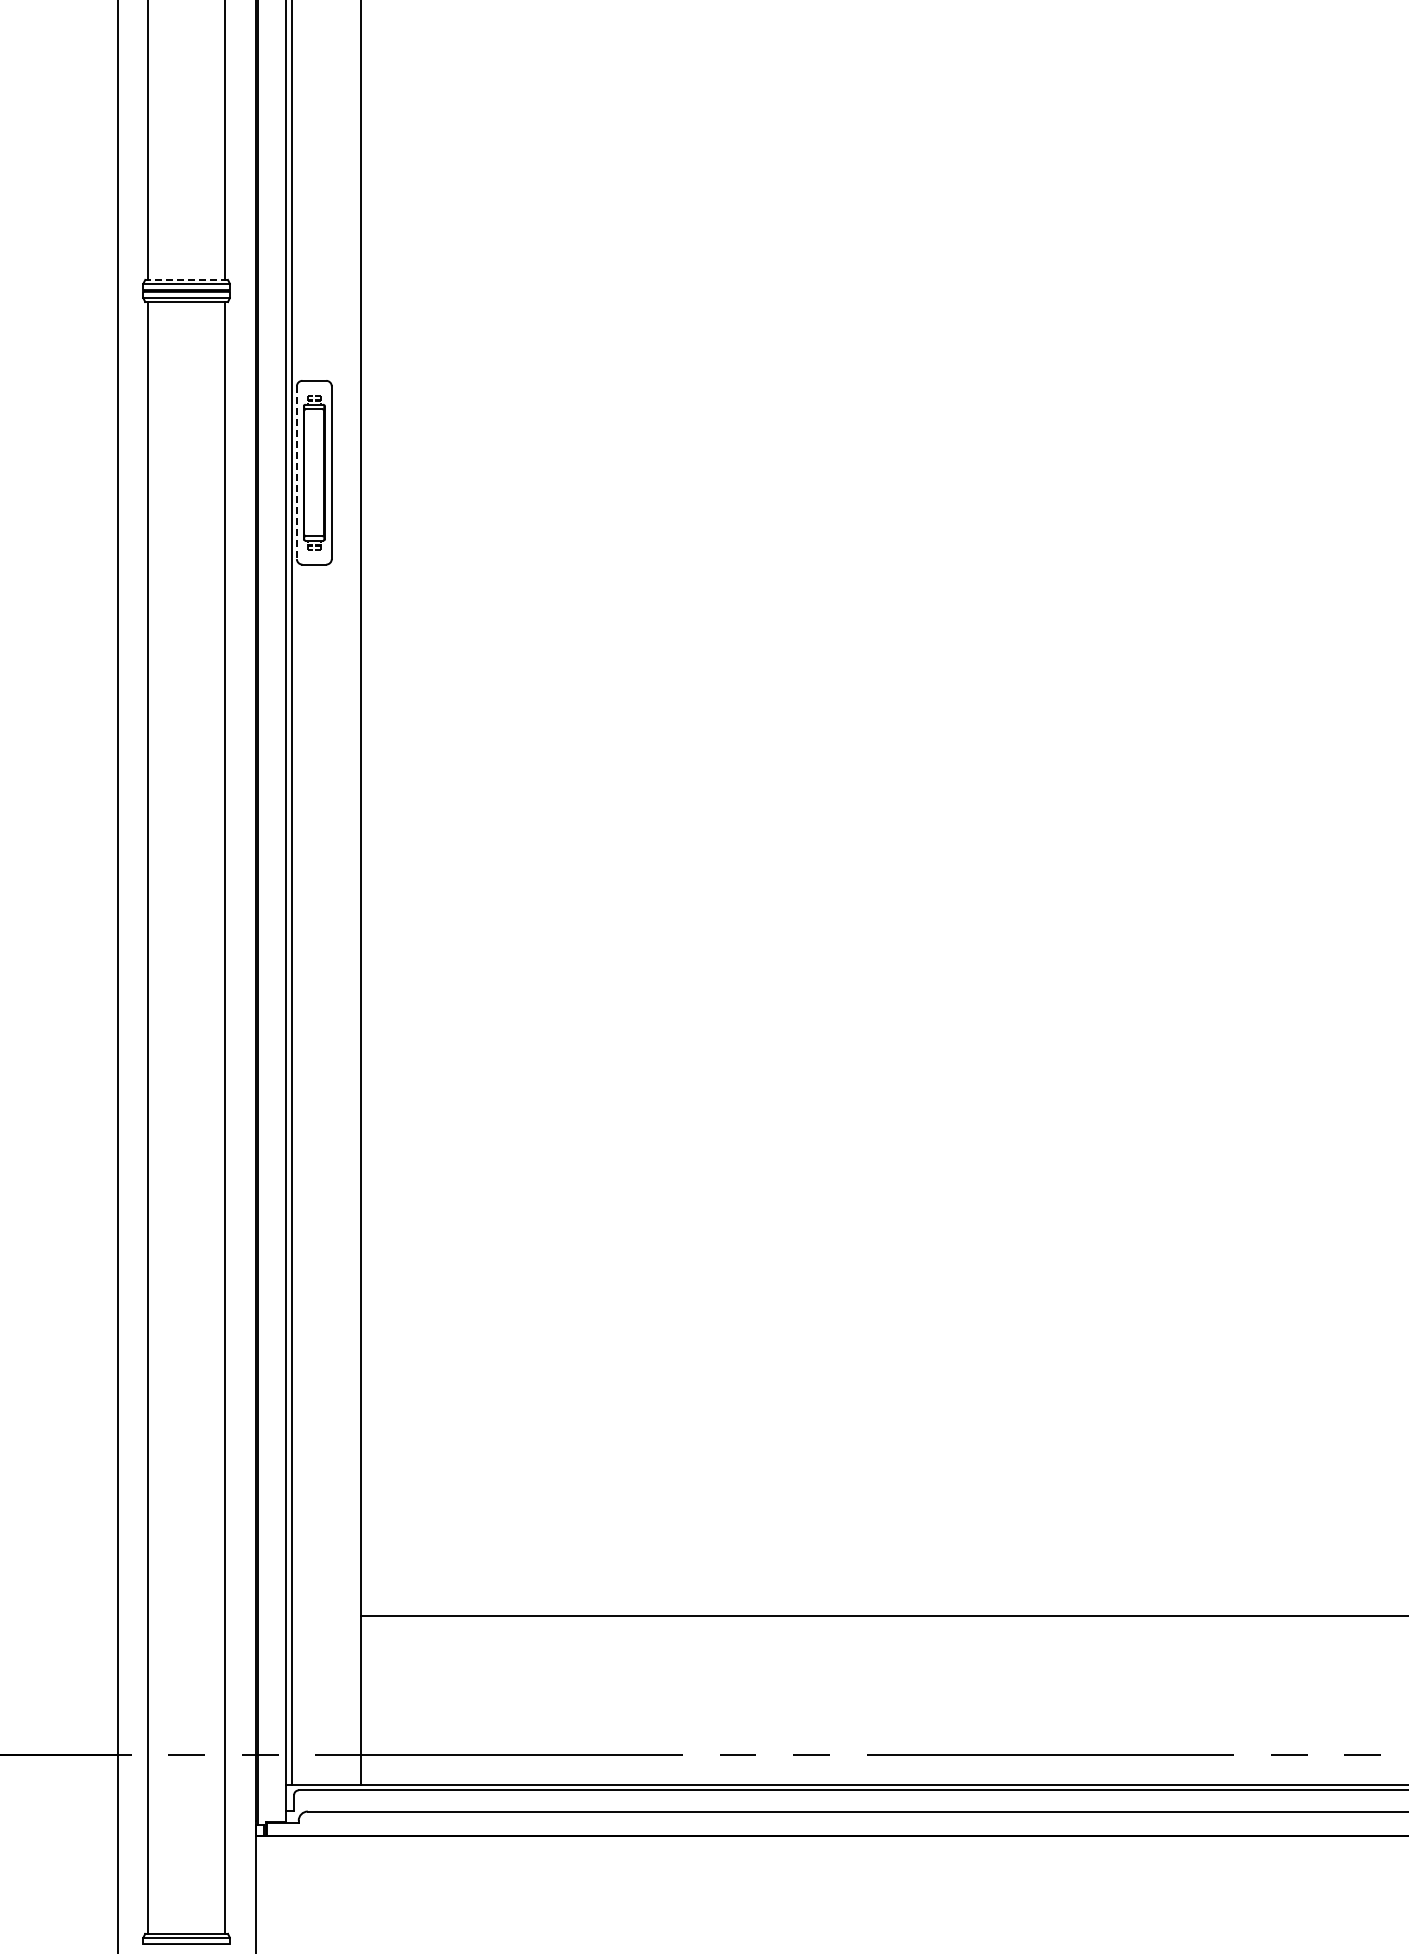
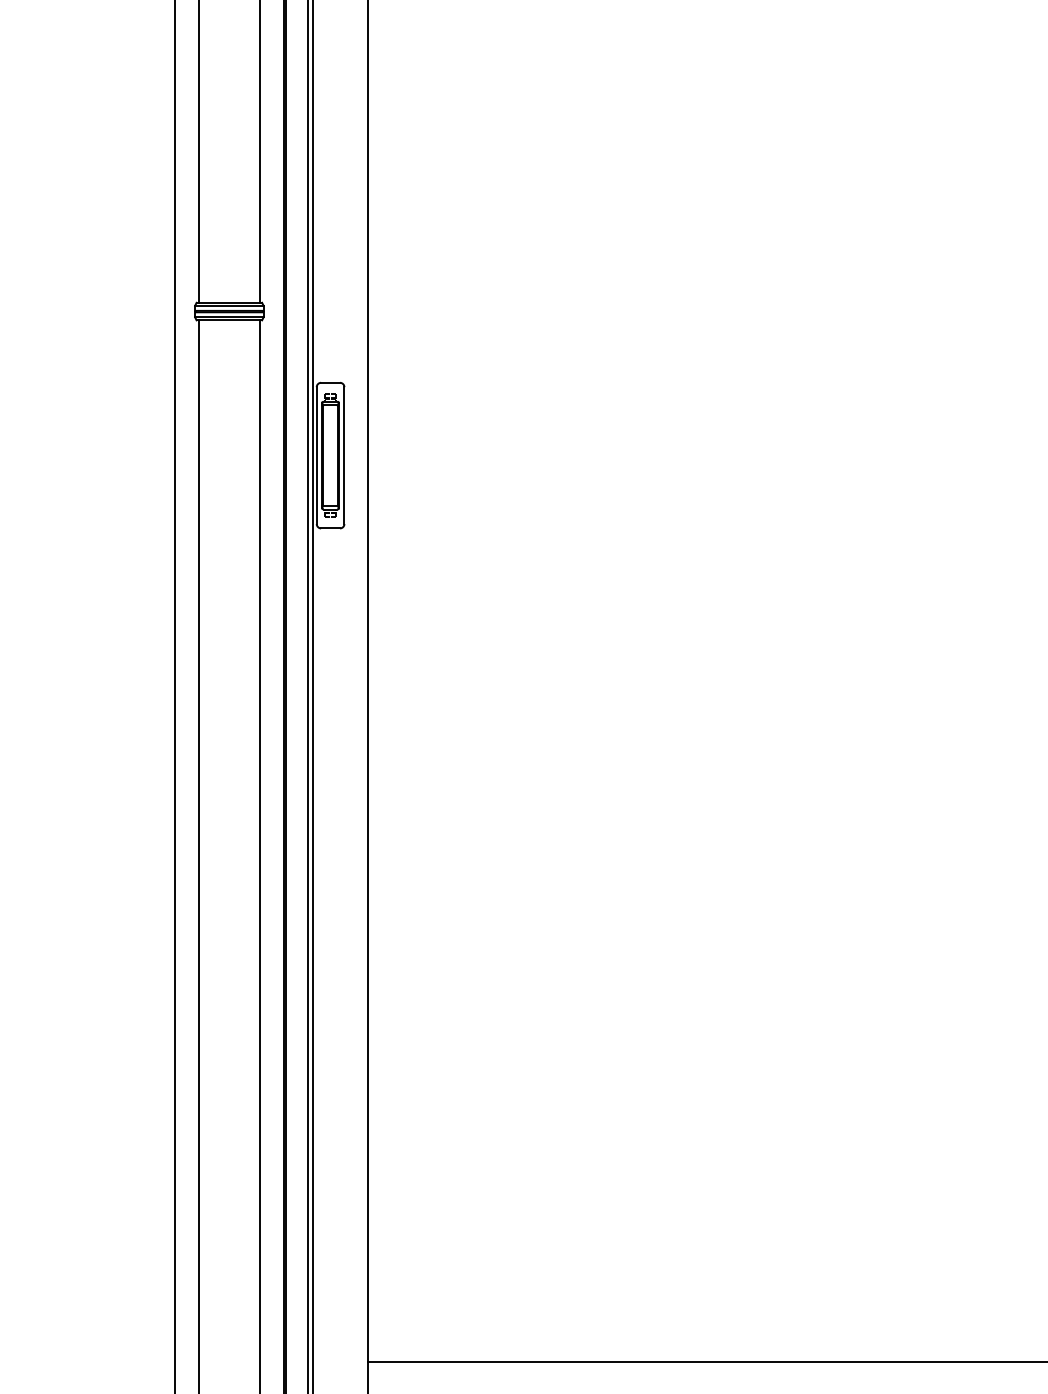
line: (186, 279) -> (229, 302), dashed -> solid
line: (296, 473) -> (316, 456), dashed -> solid

